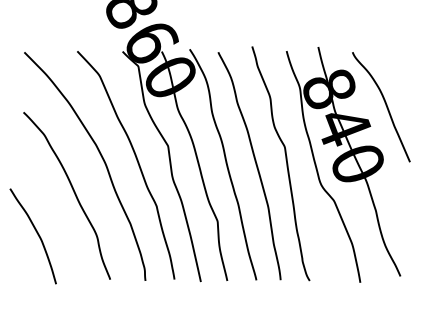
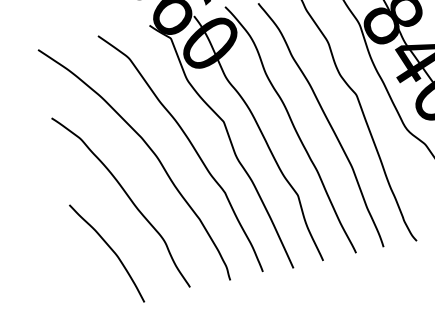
curve: (36, 233) -> (110, 249), moved

